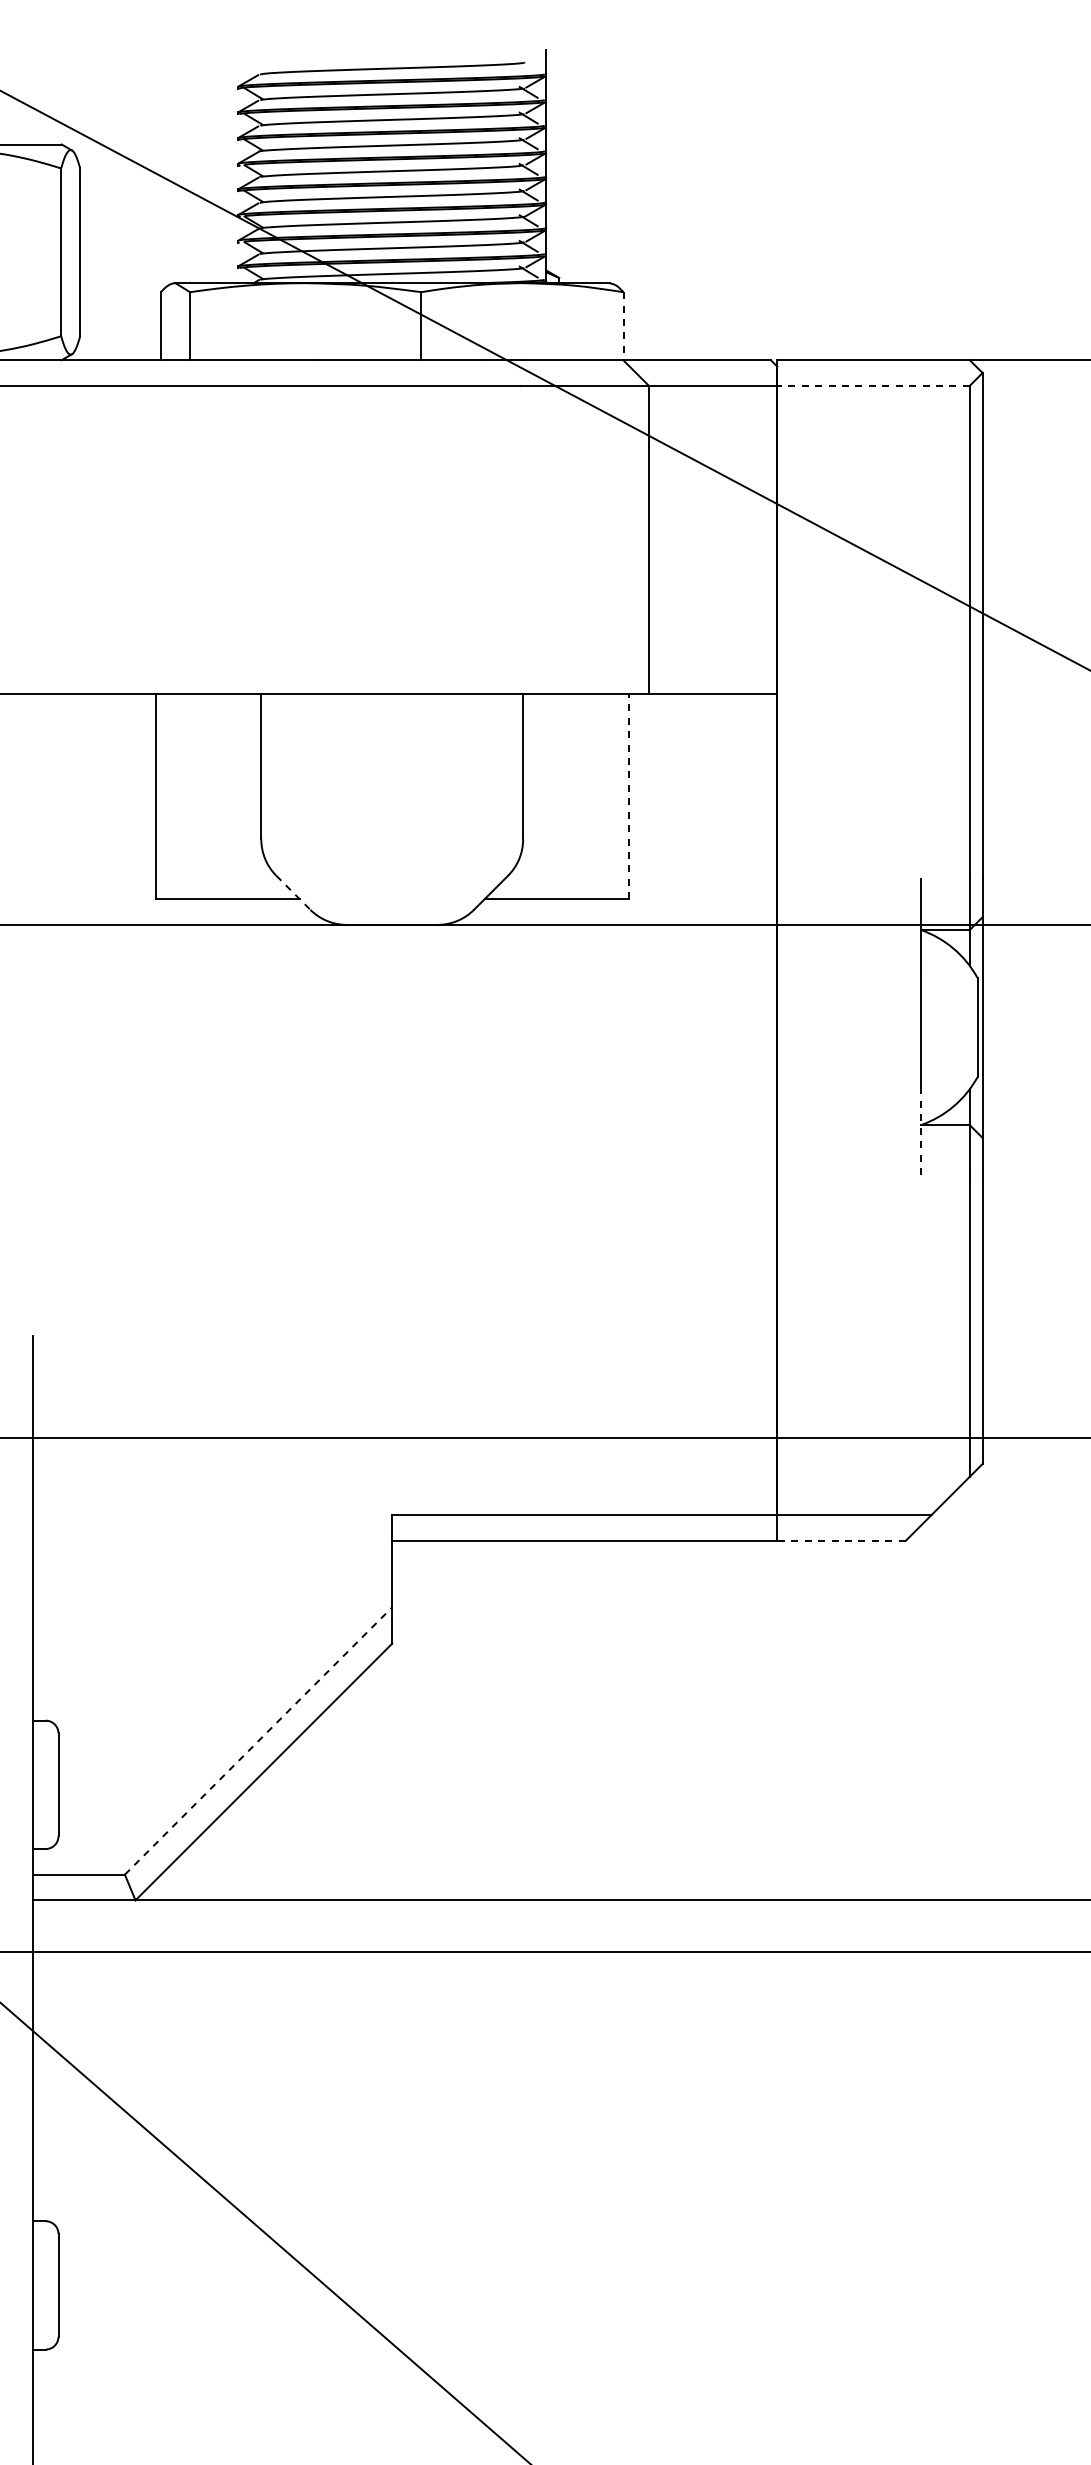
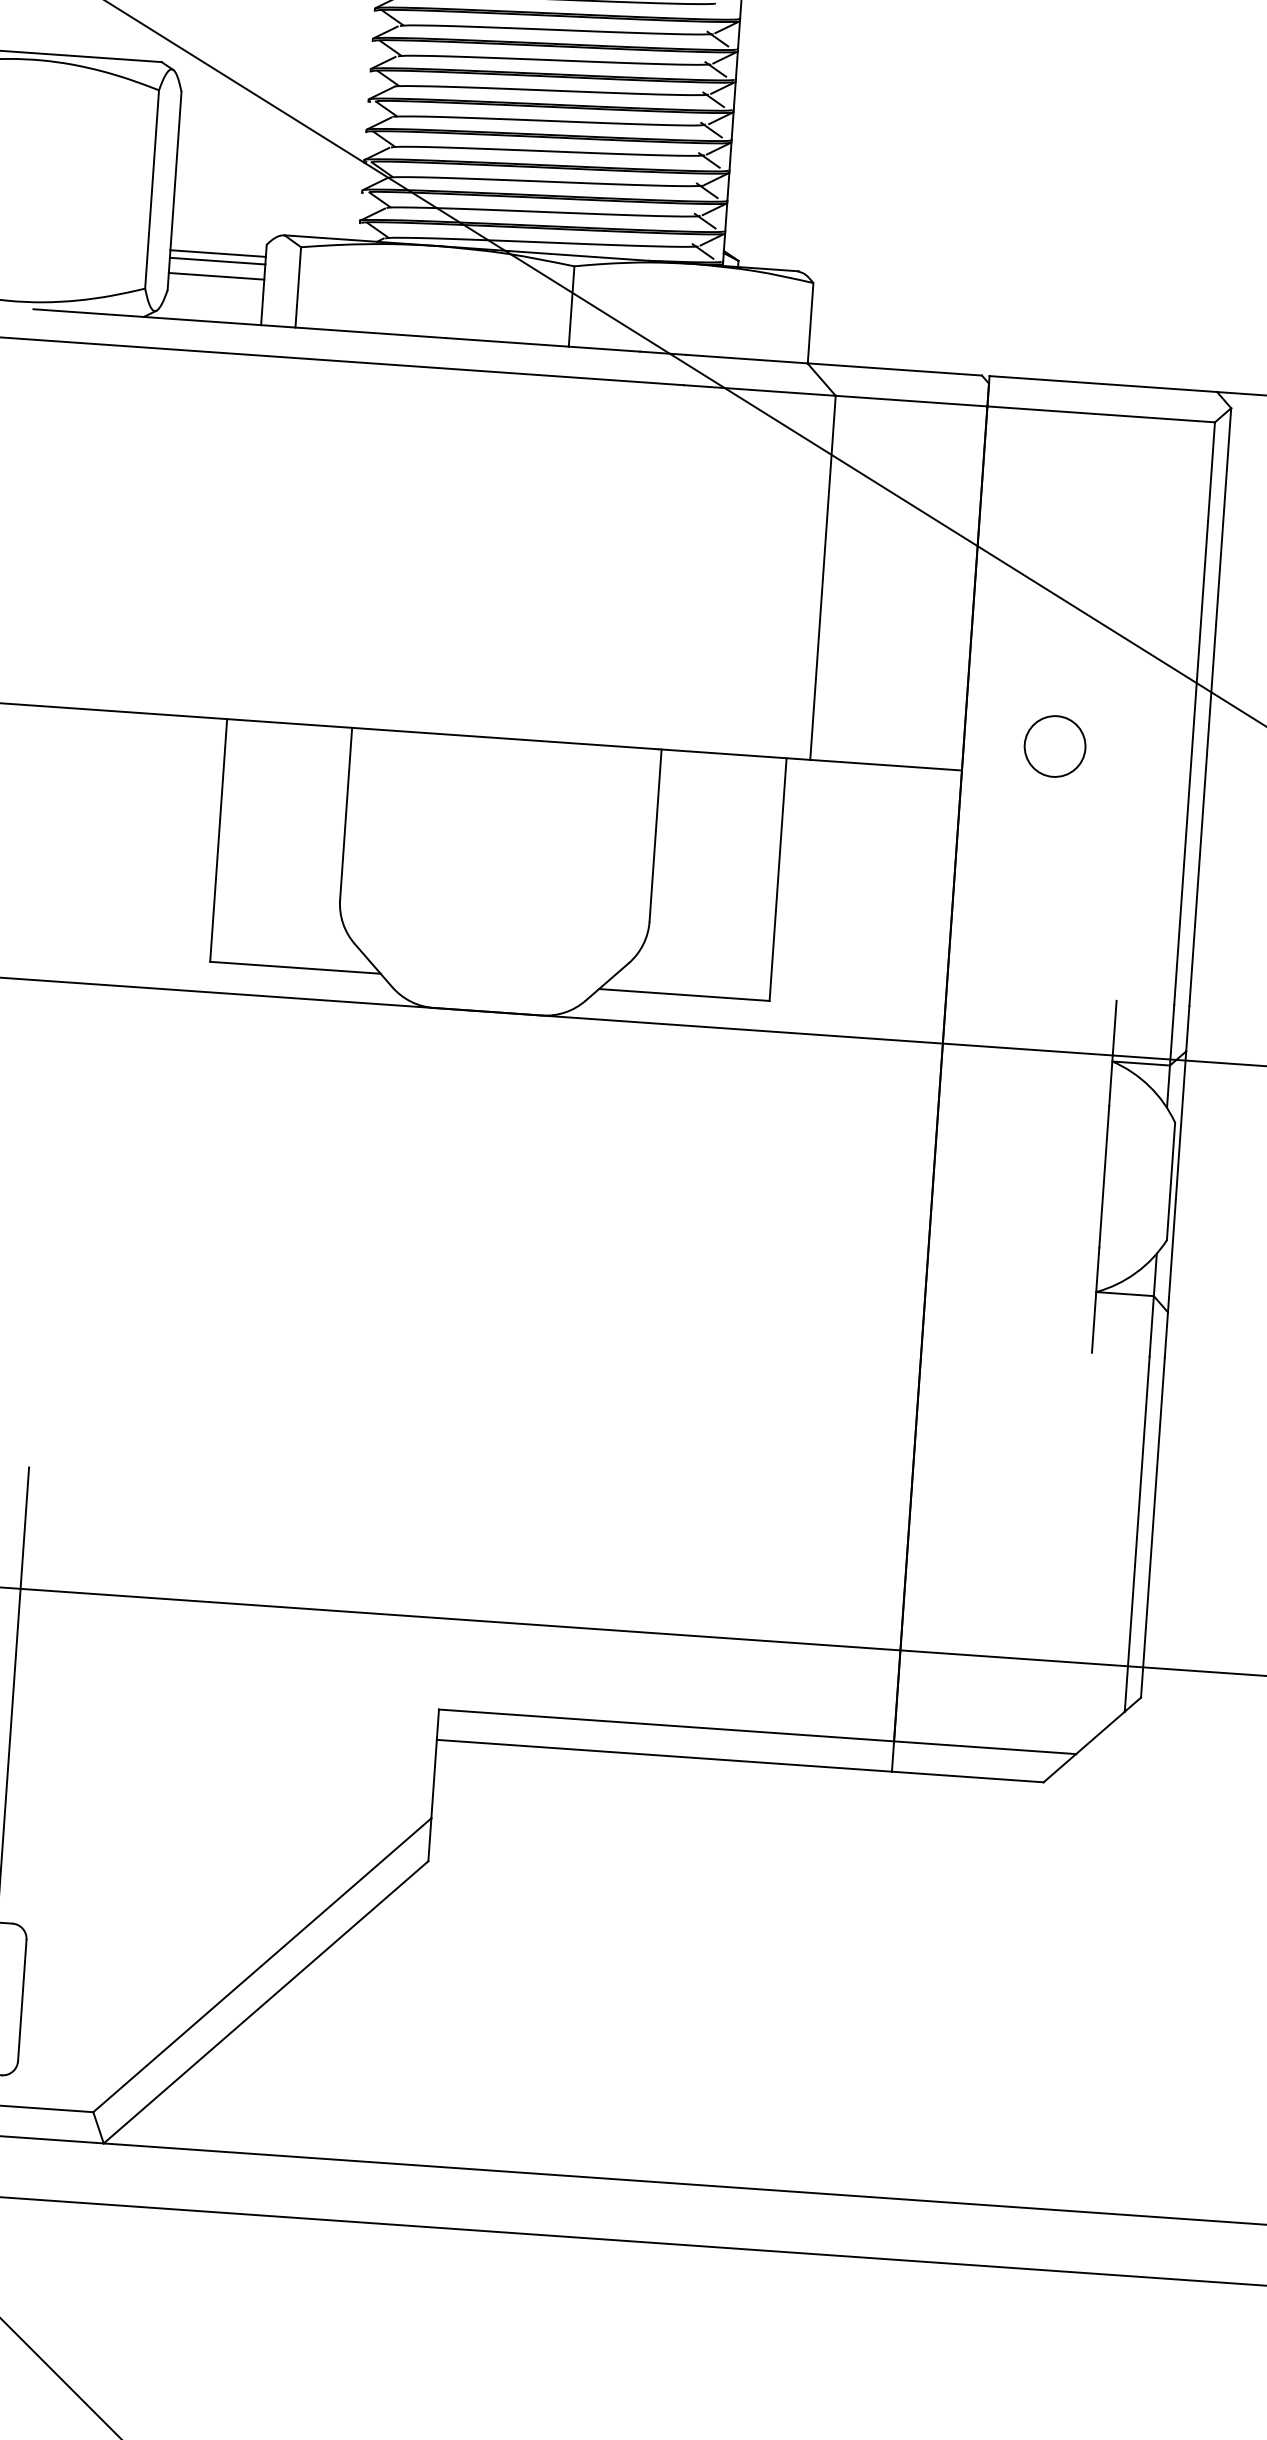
line: (120, 302) -> (218, 253), added
line: (120, 308) -> (217, 260), added
line: (120, 321) -> (216, 276), added
line: (623, 326) -> (810, 323), dashed -> solid
line: (873, 385) -> (1101, 413), dashed -> solid
circle: (853, 667) -> (1054, 745), added
line: (628, 796) -> (777, 879), dashed -> solid
line: (293, 893) -> (373, 966), dashed -> solid
line: (921, 1131) -> (1096, 1299), dashed -> solid
line: (840, 1540) -> (966, 1776), dashed -> solid
line: (258, 1740) -> (262, 1964), dashed -> solid

